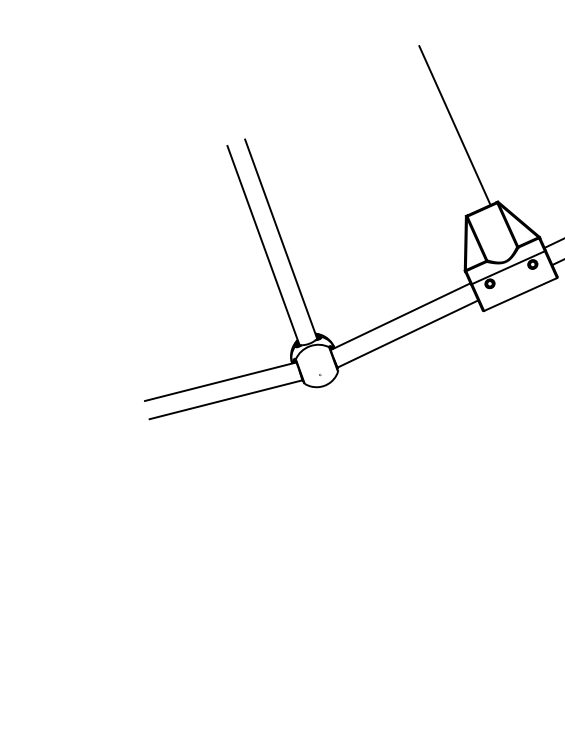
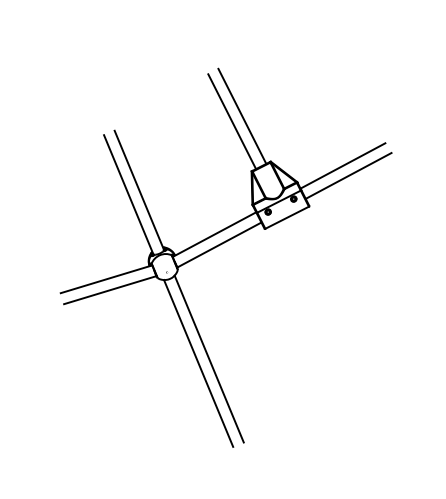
line: (438, 133) -> (232, 121), added
line: (381, 518) -> (208, 358), added
line: (364, 526) -> (198, 363), added

